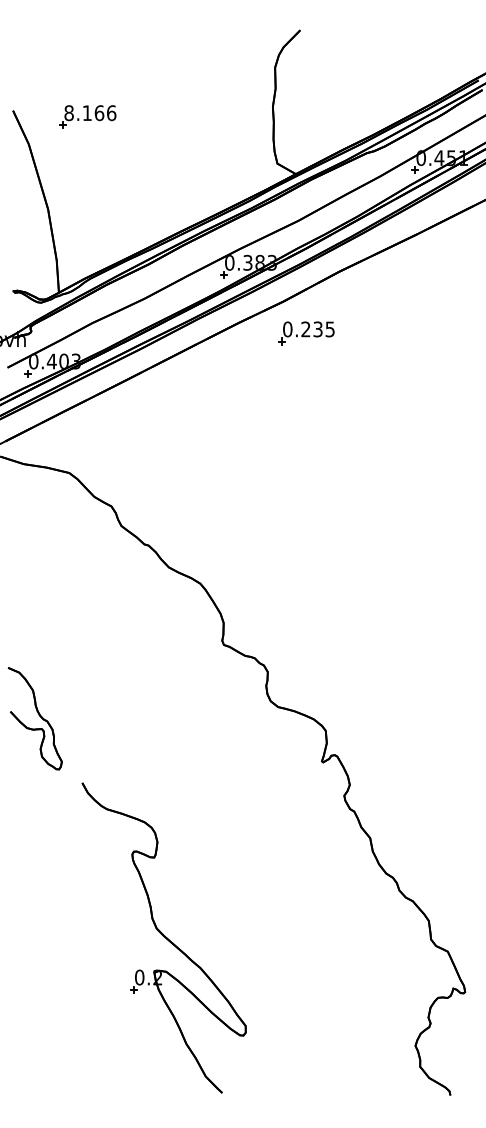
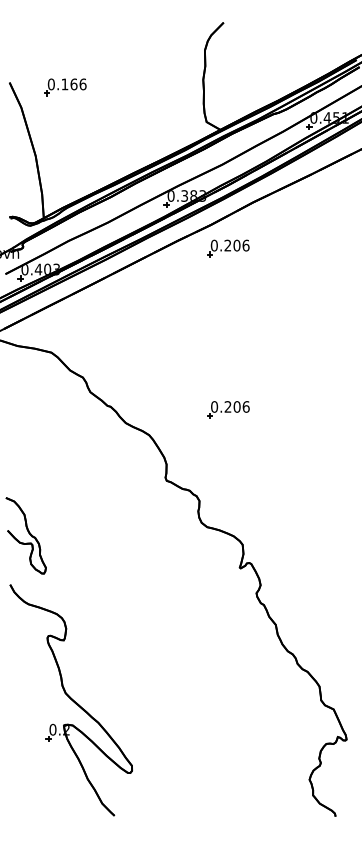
text: (67, 113) -> (50, 84), 8.166 -> 0.166
text: (324, 329) -> (241, 245), 0.235 -> 0.206
part: (306, 549) -> (228, 409), added
part: (163, 938) -> (70, 700), moved

